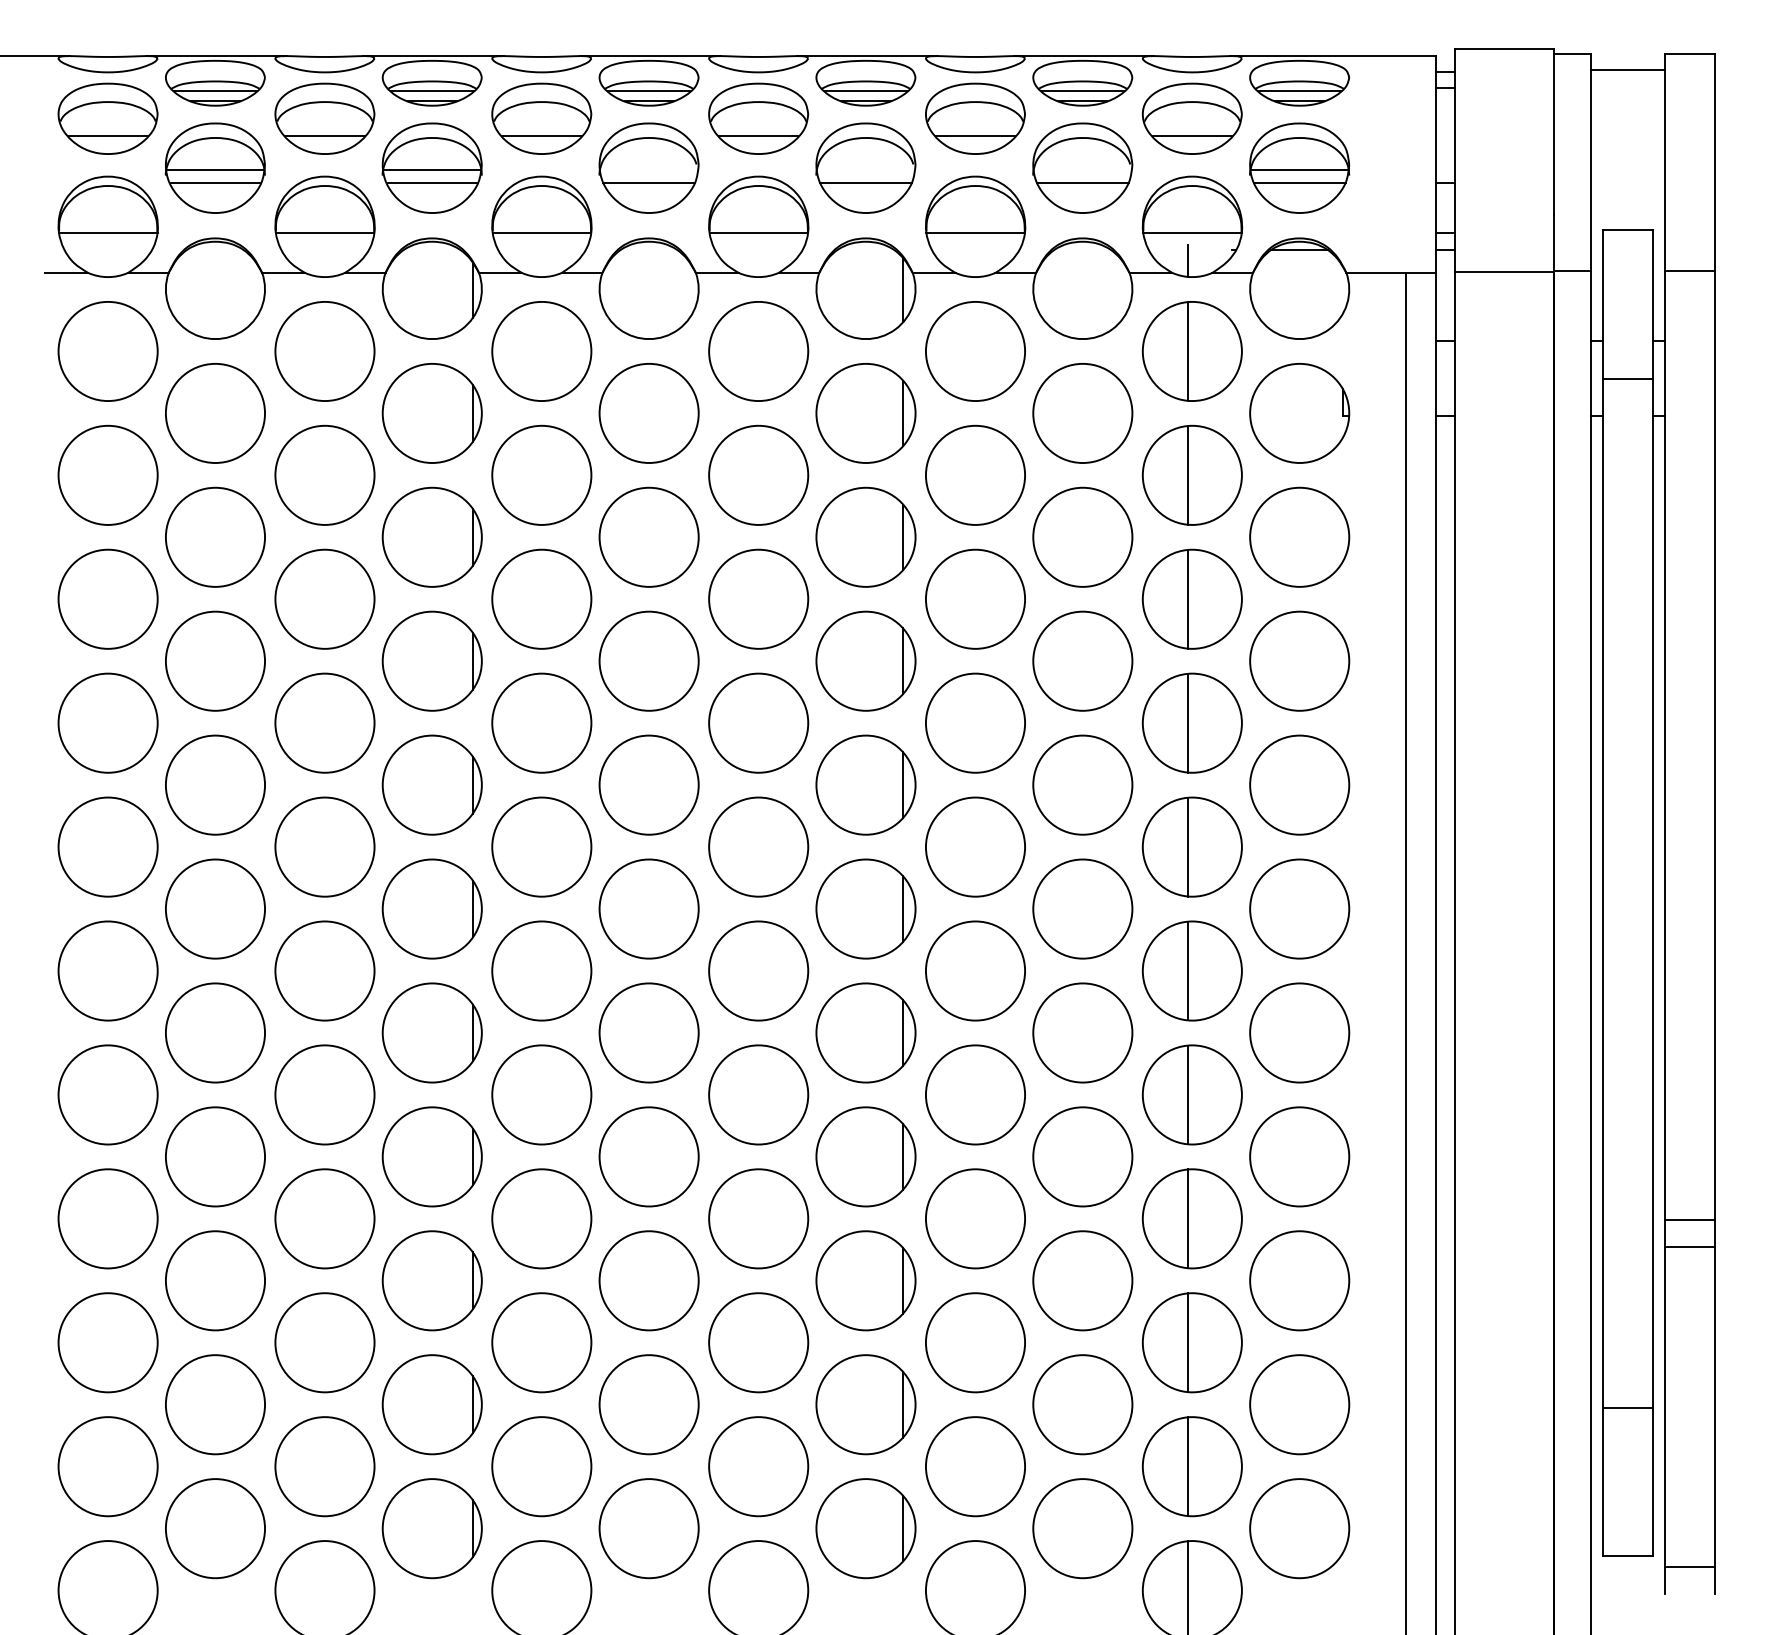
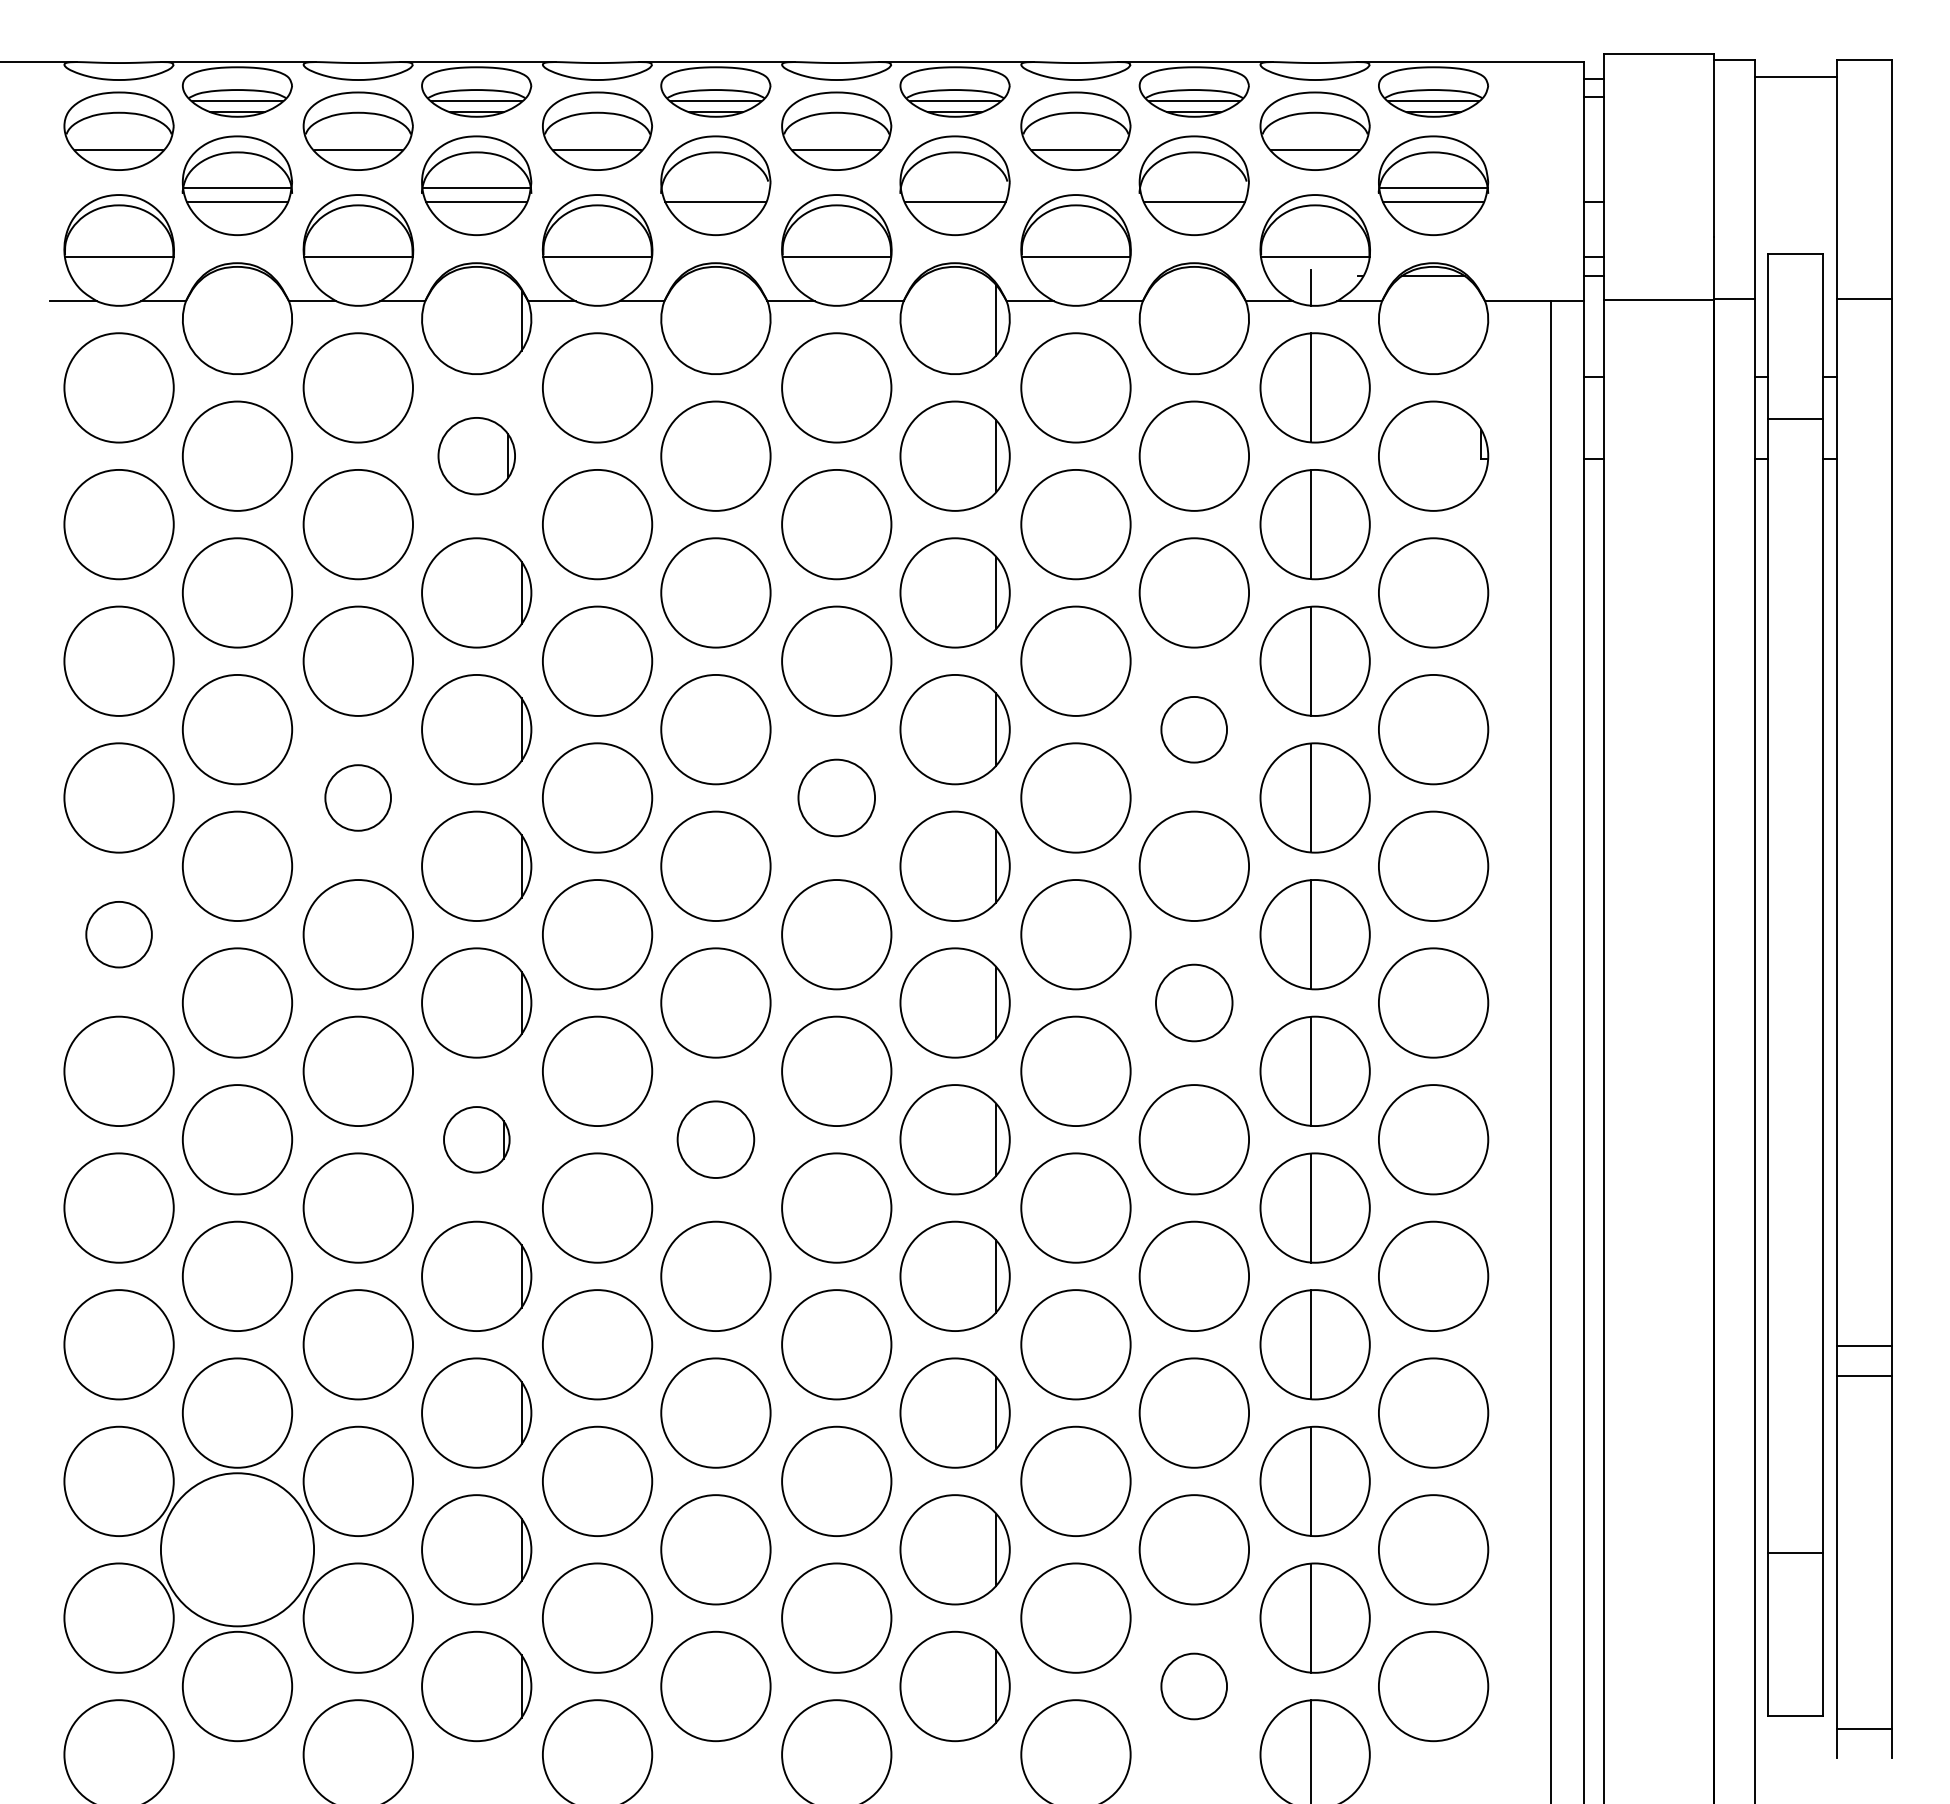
part: (432, 412) -> (476, 455), size x0.7
circle: (1082, 661) -> (1193, 729), size x0.6
circle: (324, 722) -> (357, 797), size x0.6
circle: (758, 722) -> (836, 797), size x0.7
circle: (107, 846) -> (118, 934), size x0.6
circle: (1082, 908) -> (1193, 1002), size x0.7
part: (432, 1032) -> (476, 1139), size x0.6
circle: (648, 1032) -> (715, 1139), size x0.7
circle: (215, 1404) -> (237, 1549), size x1.4
circle: (1082, 1528) -> (1193, 1686), size x0.6

